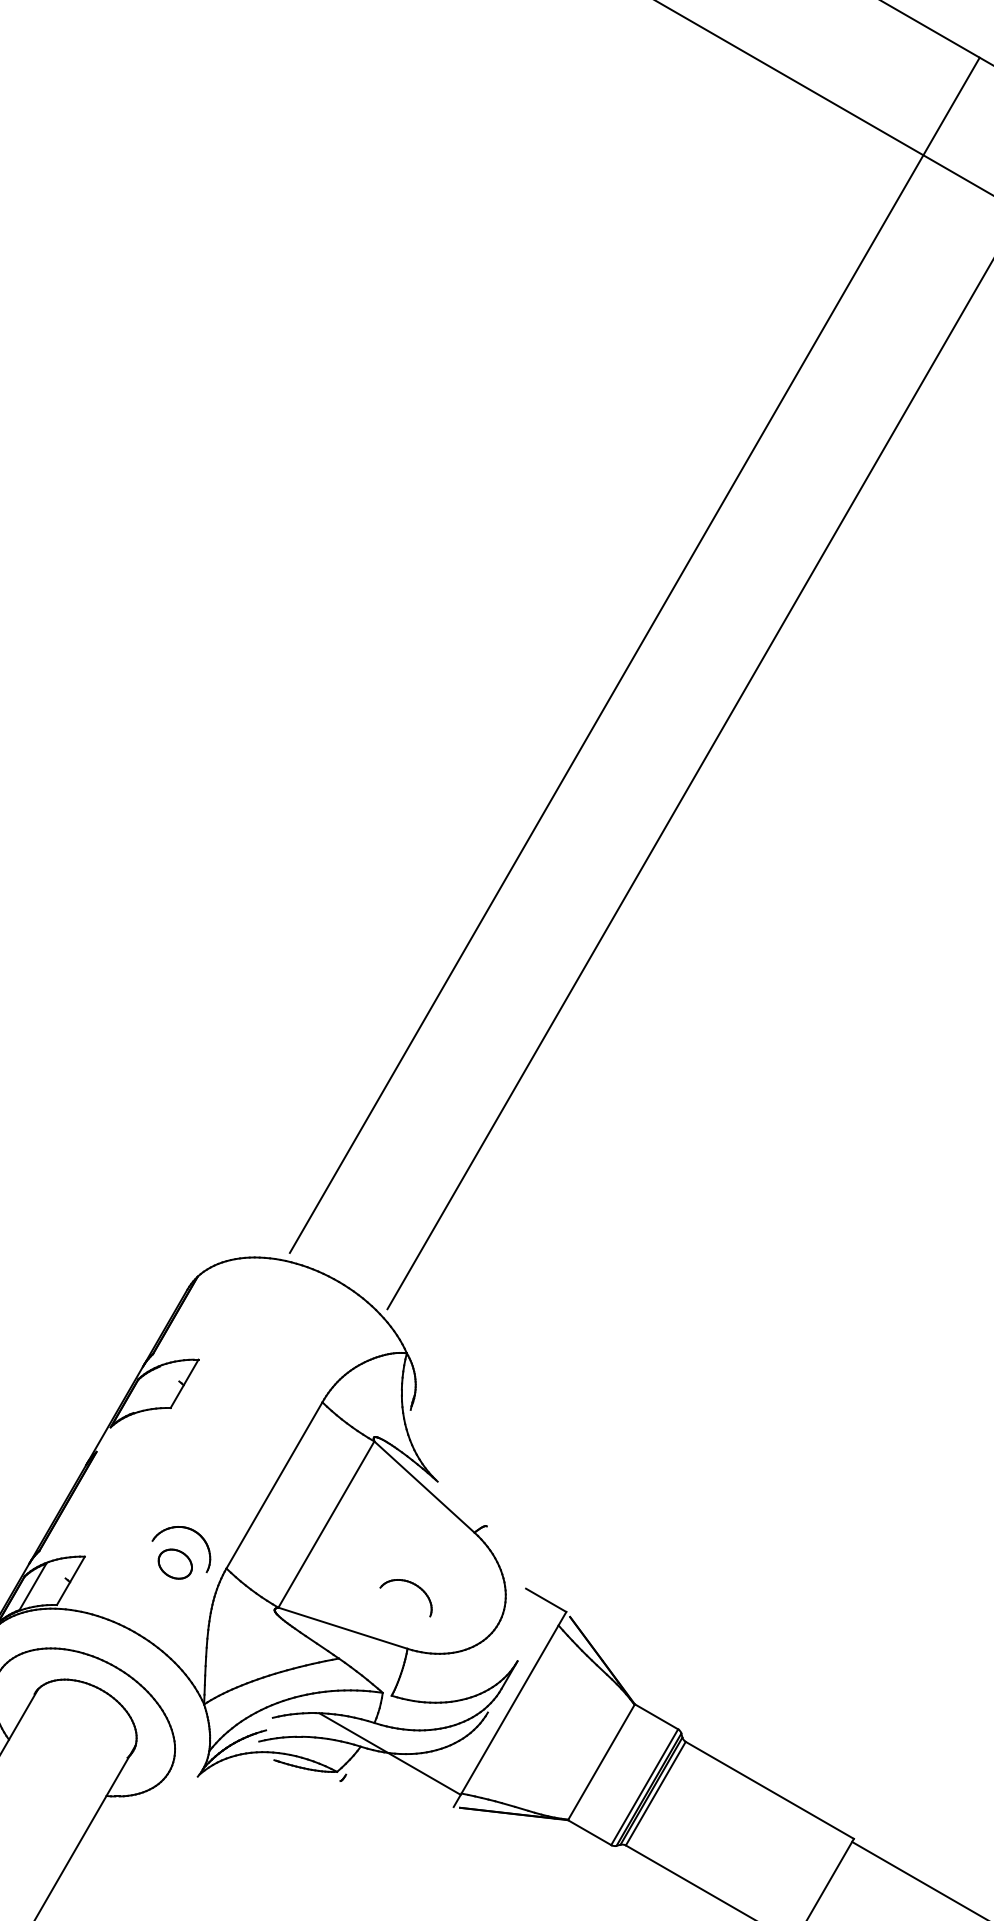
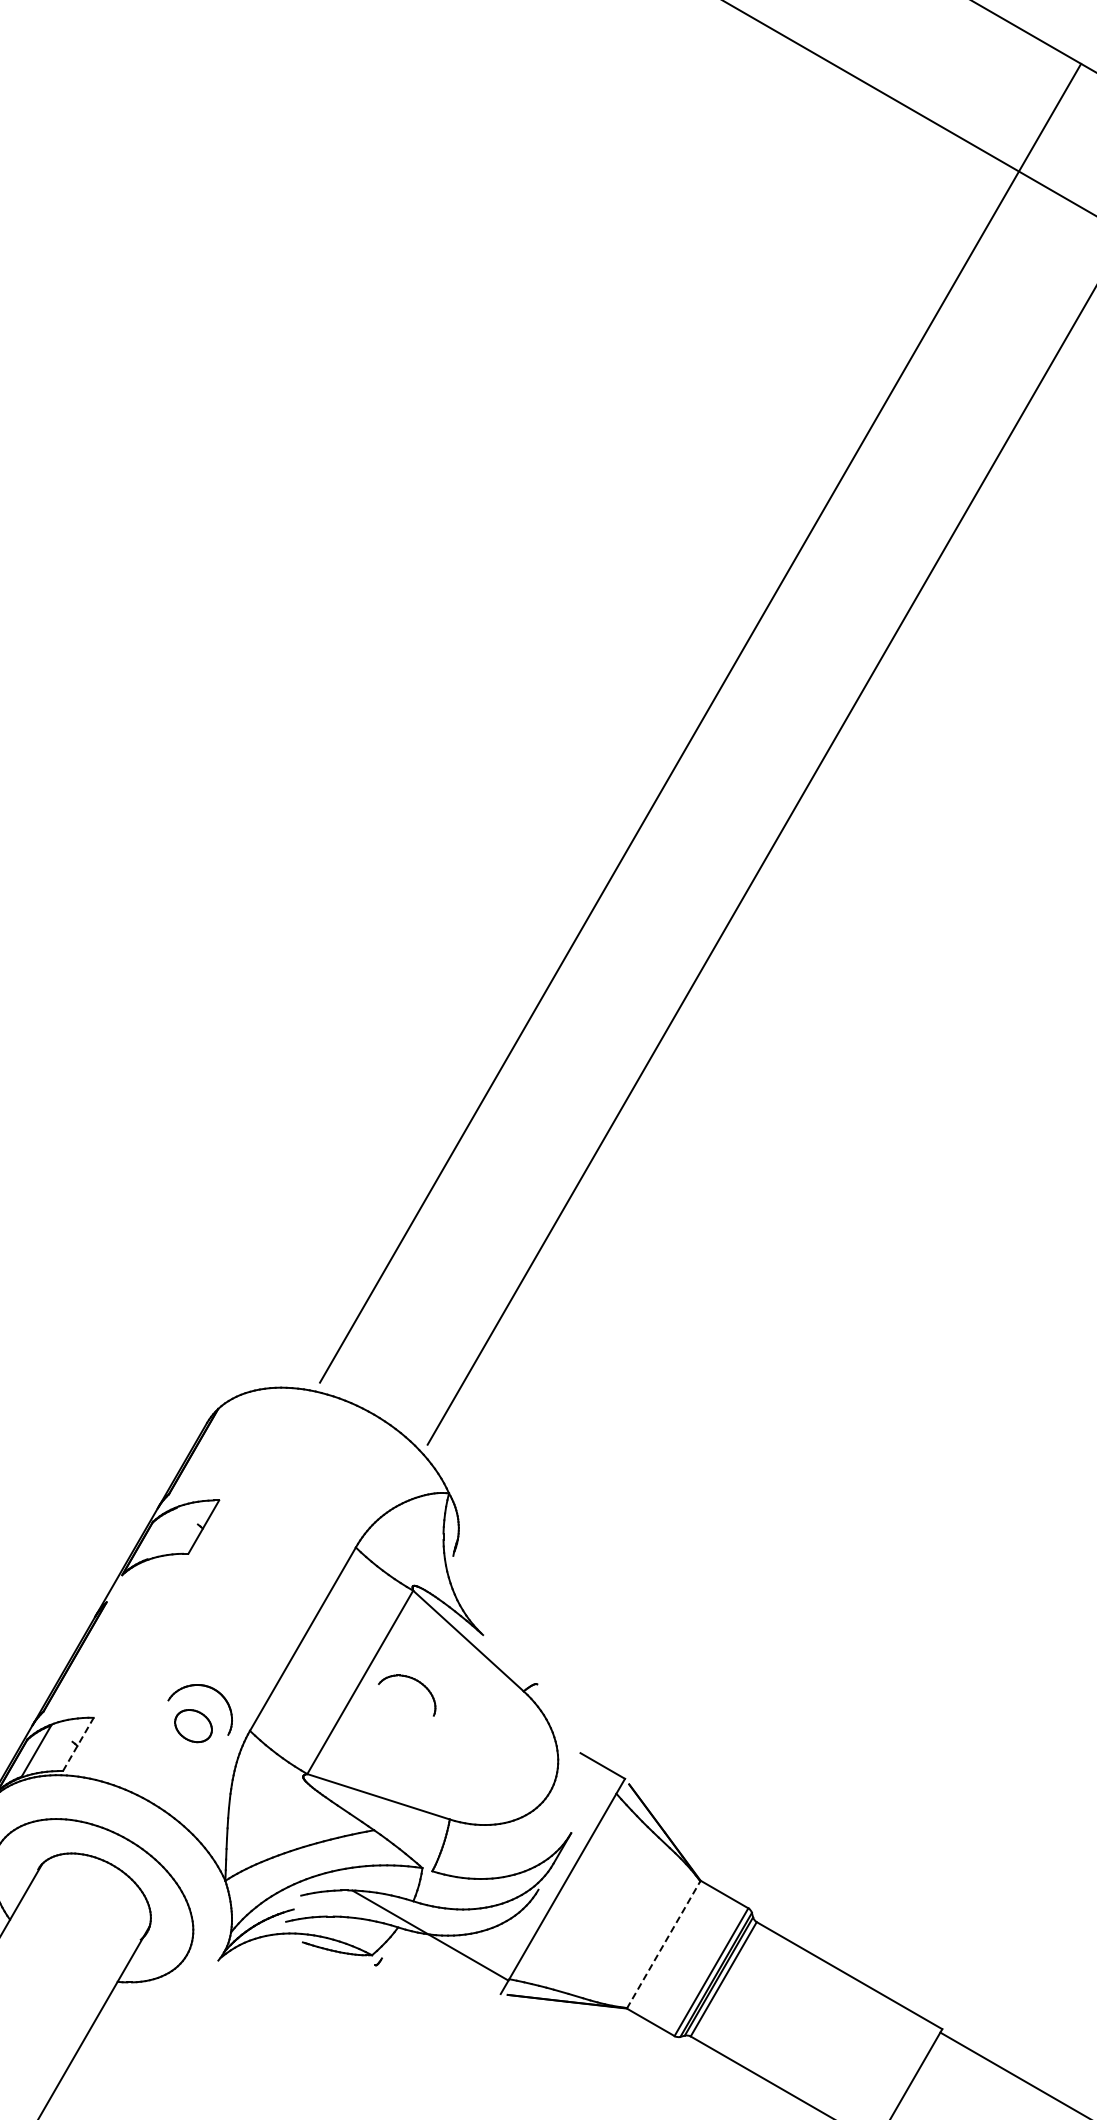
line: (71, 1580) -> (78, 1744), solid -> dashed
part: (412, 1584) -> (414, 1680), moved
line: (601, 1762) -> (663, 1944), solid -> dashed

